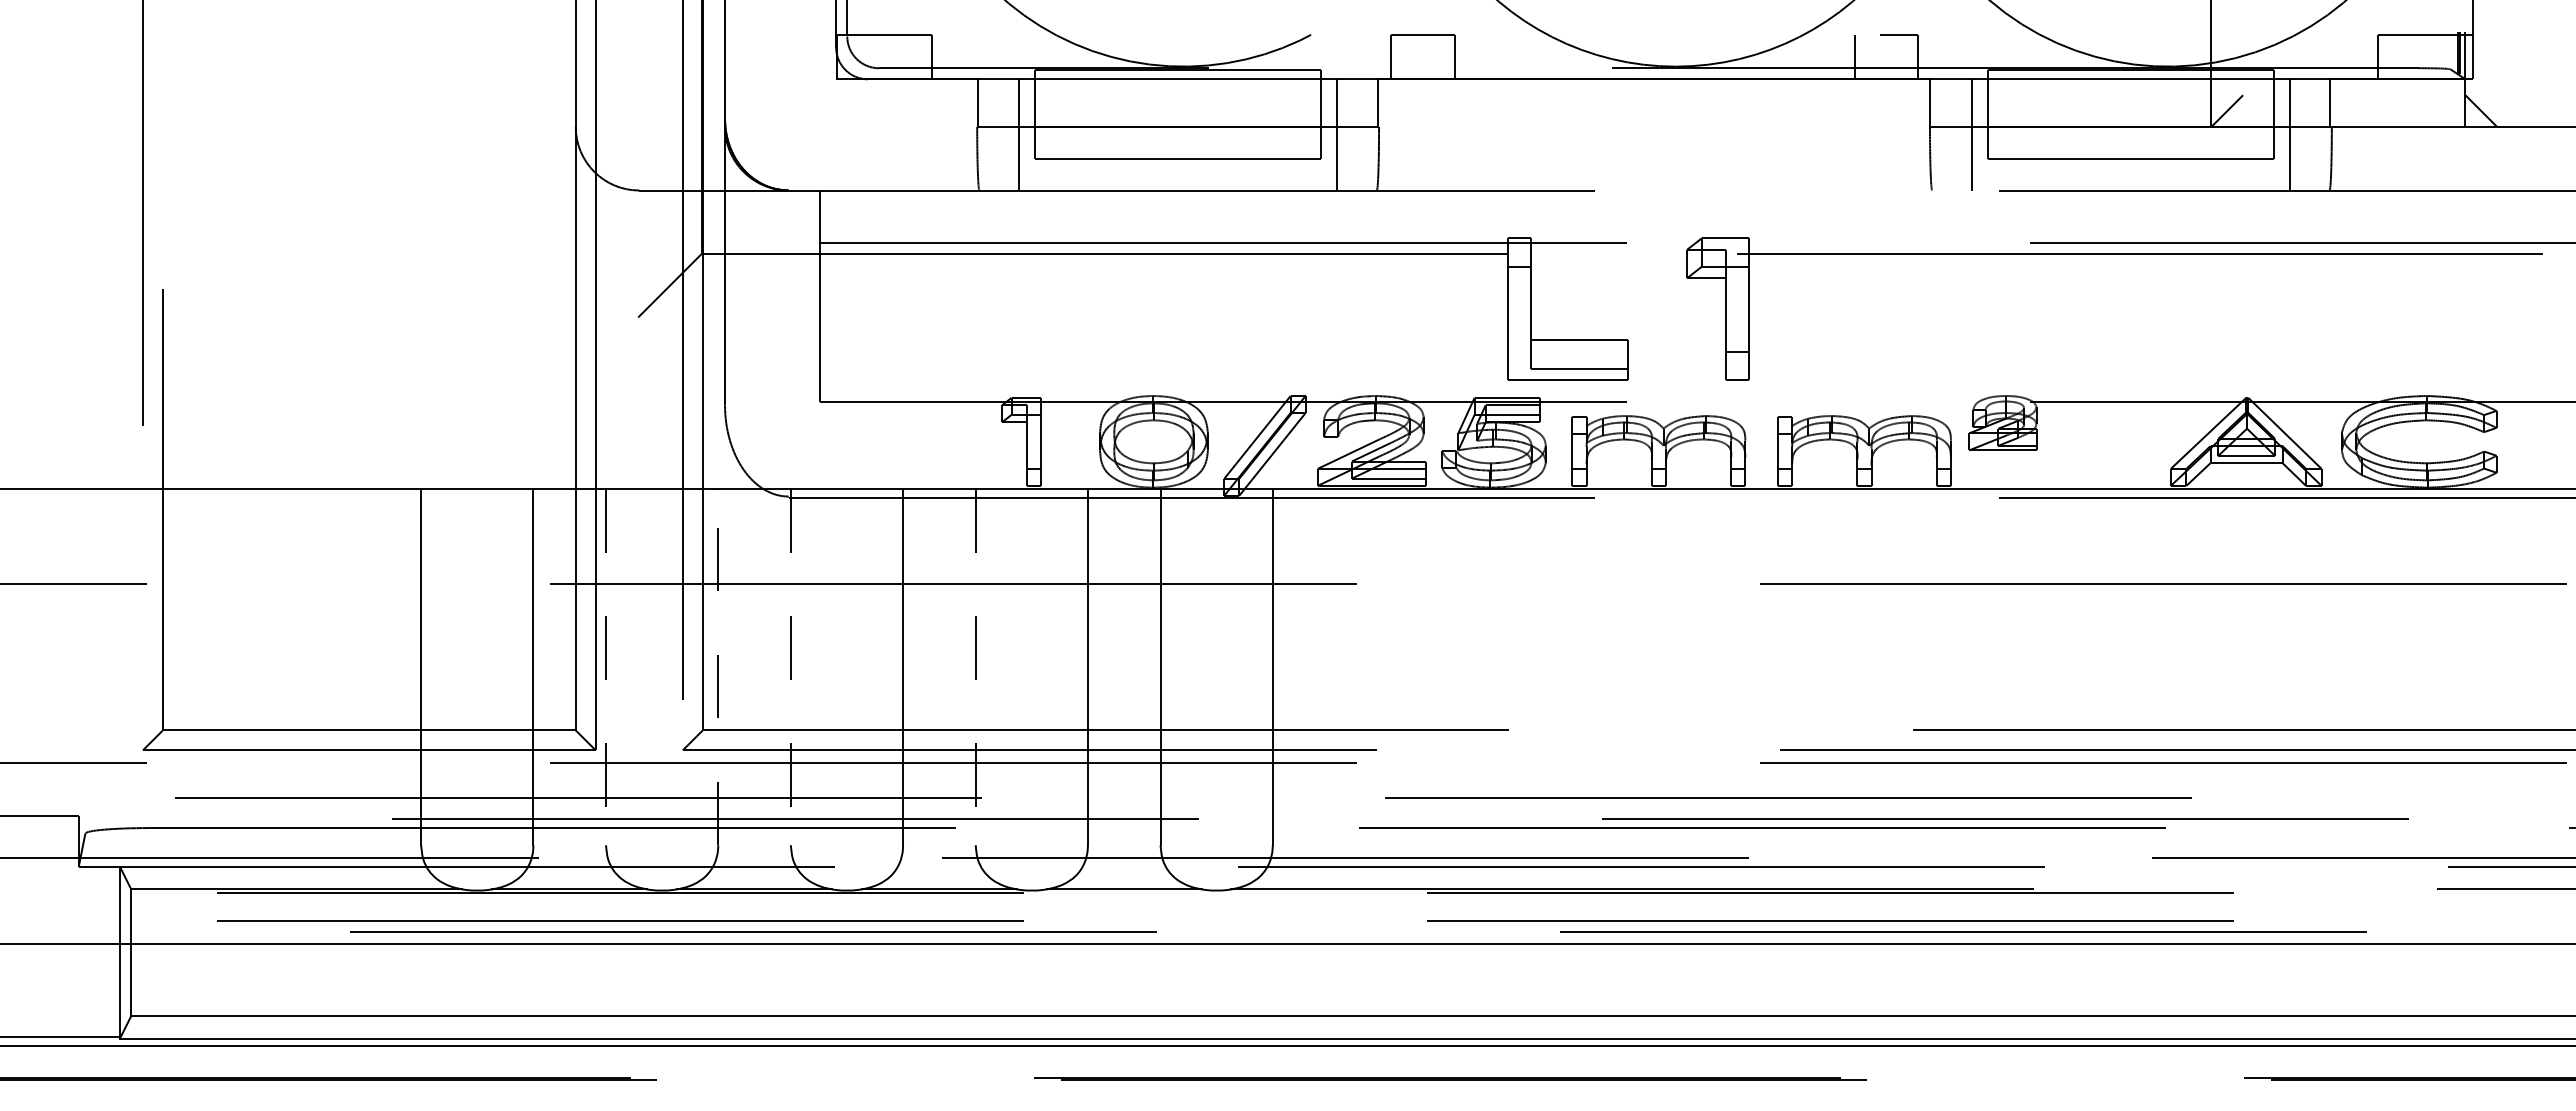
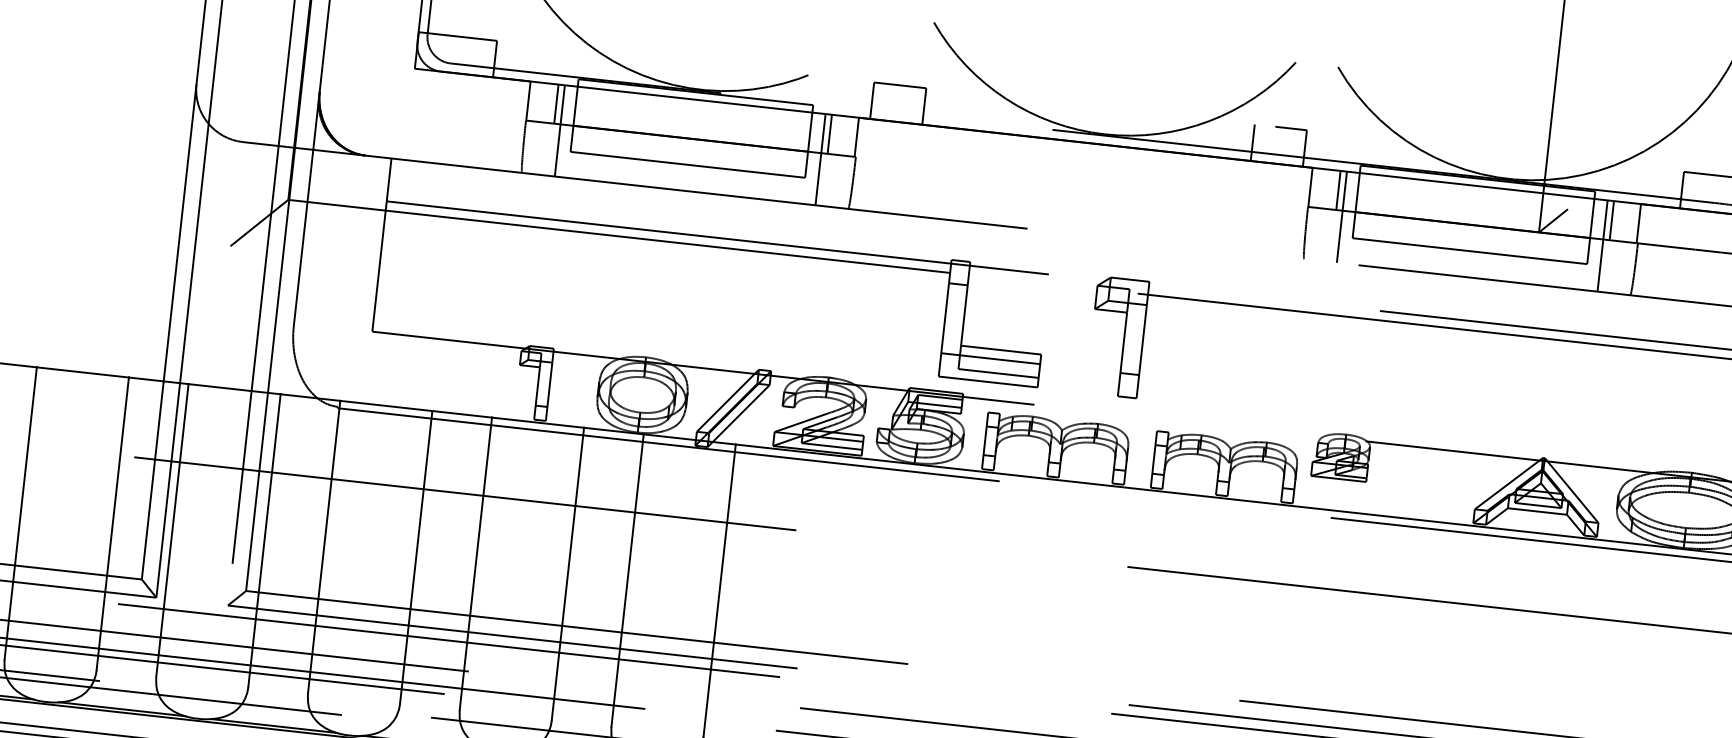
line: (1011, 102) -> (556, 103), added
line: (1344, 102) -> (829, 133), added
line: (1964, 102) -> (1338, 189), added
line: (2297, 102) -> (1611, 220), added
line: (1567, 351) -> (990, 358), added
line: (718, 666) -> (264, 539), dashed -> solid
line: (606, 667) -> (172, 530), dashed -> solid
line: (790, 667) -> (323, 547), dashed -> solid
line: (975, 667) -> (475, 564), dashed -> solid

